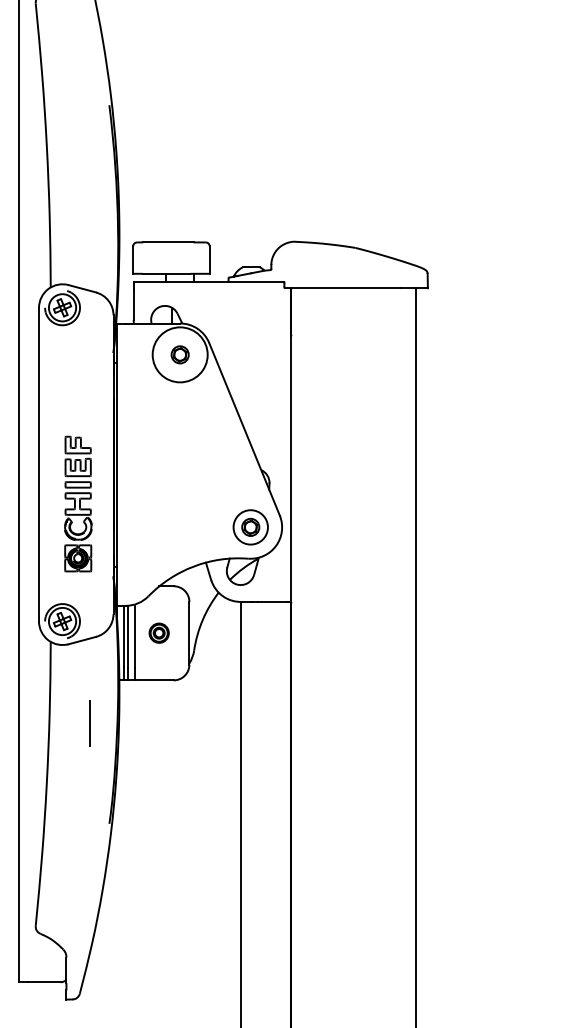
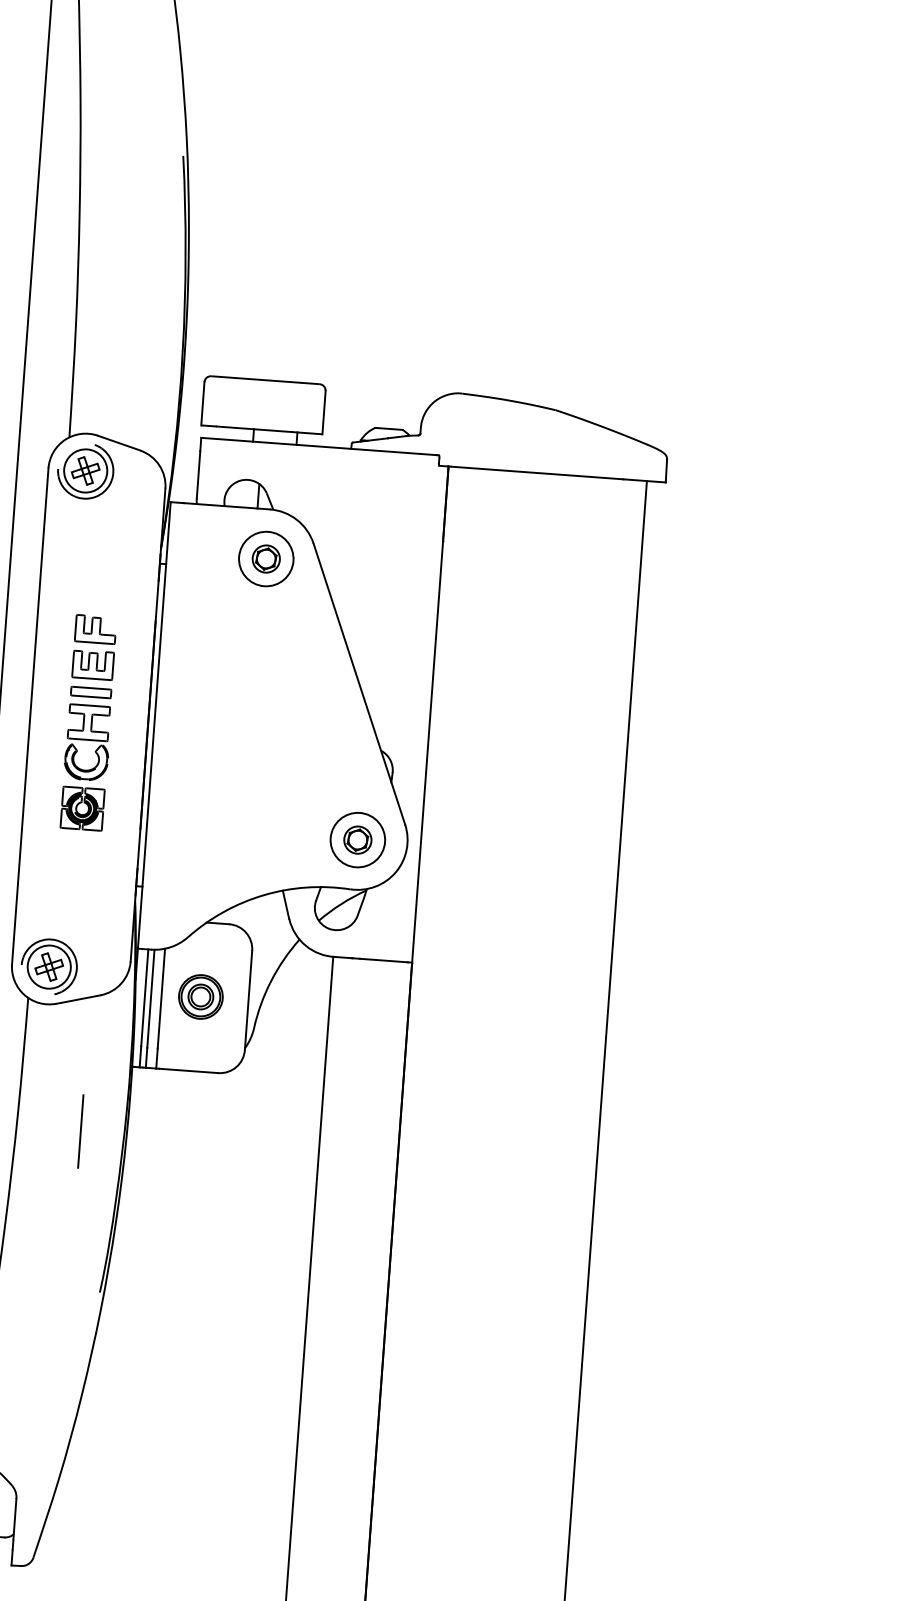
circle: (180, 354) -> (266, 558), size x0.62
part: (78, 503) -> (89, 721), moved
part: (158, 632) -> (199, 995), size x1.43

